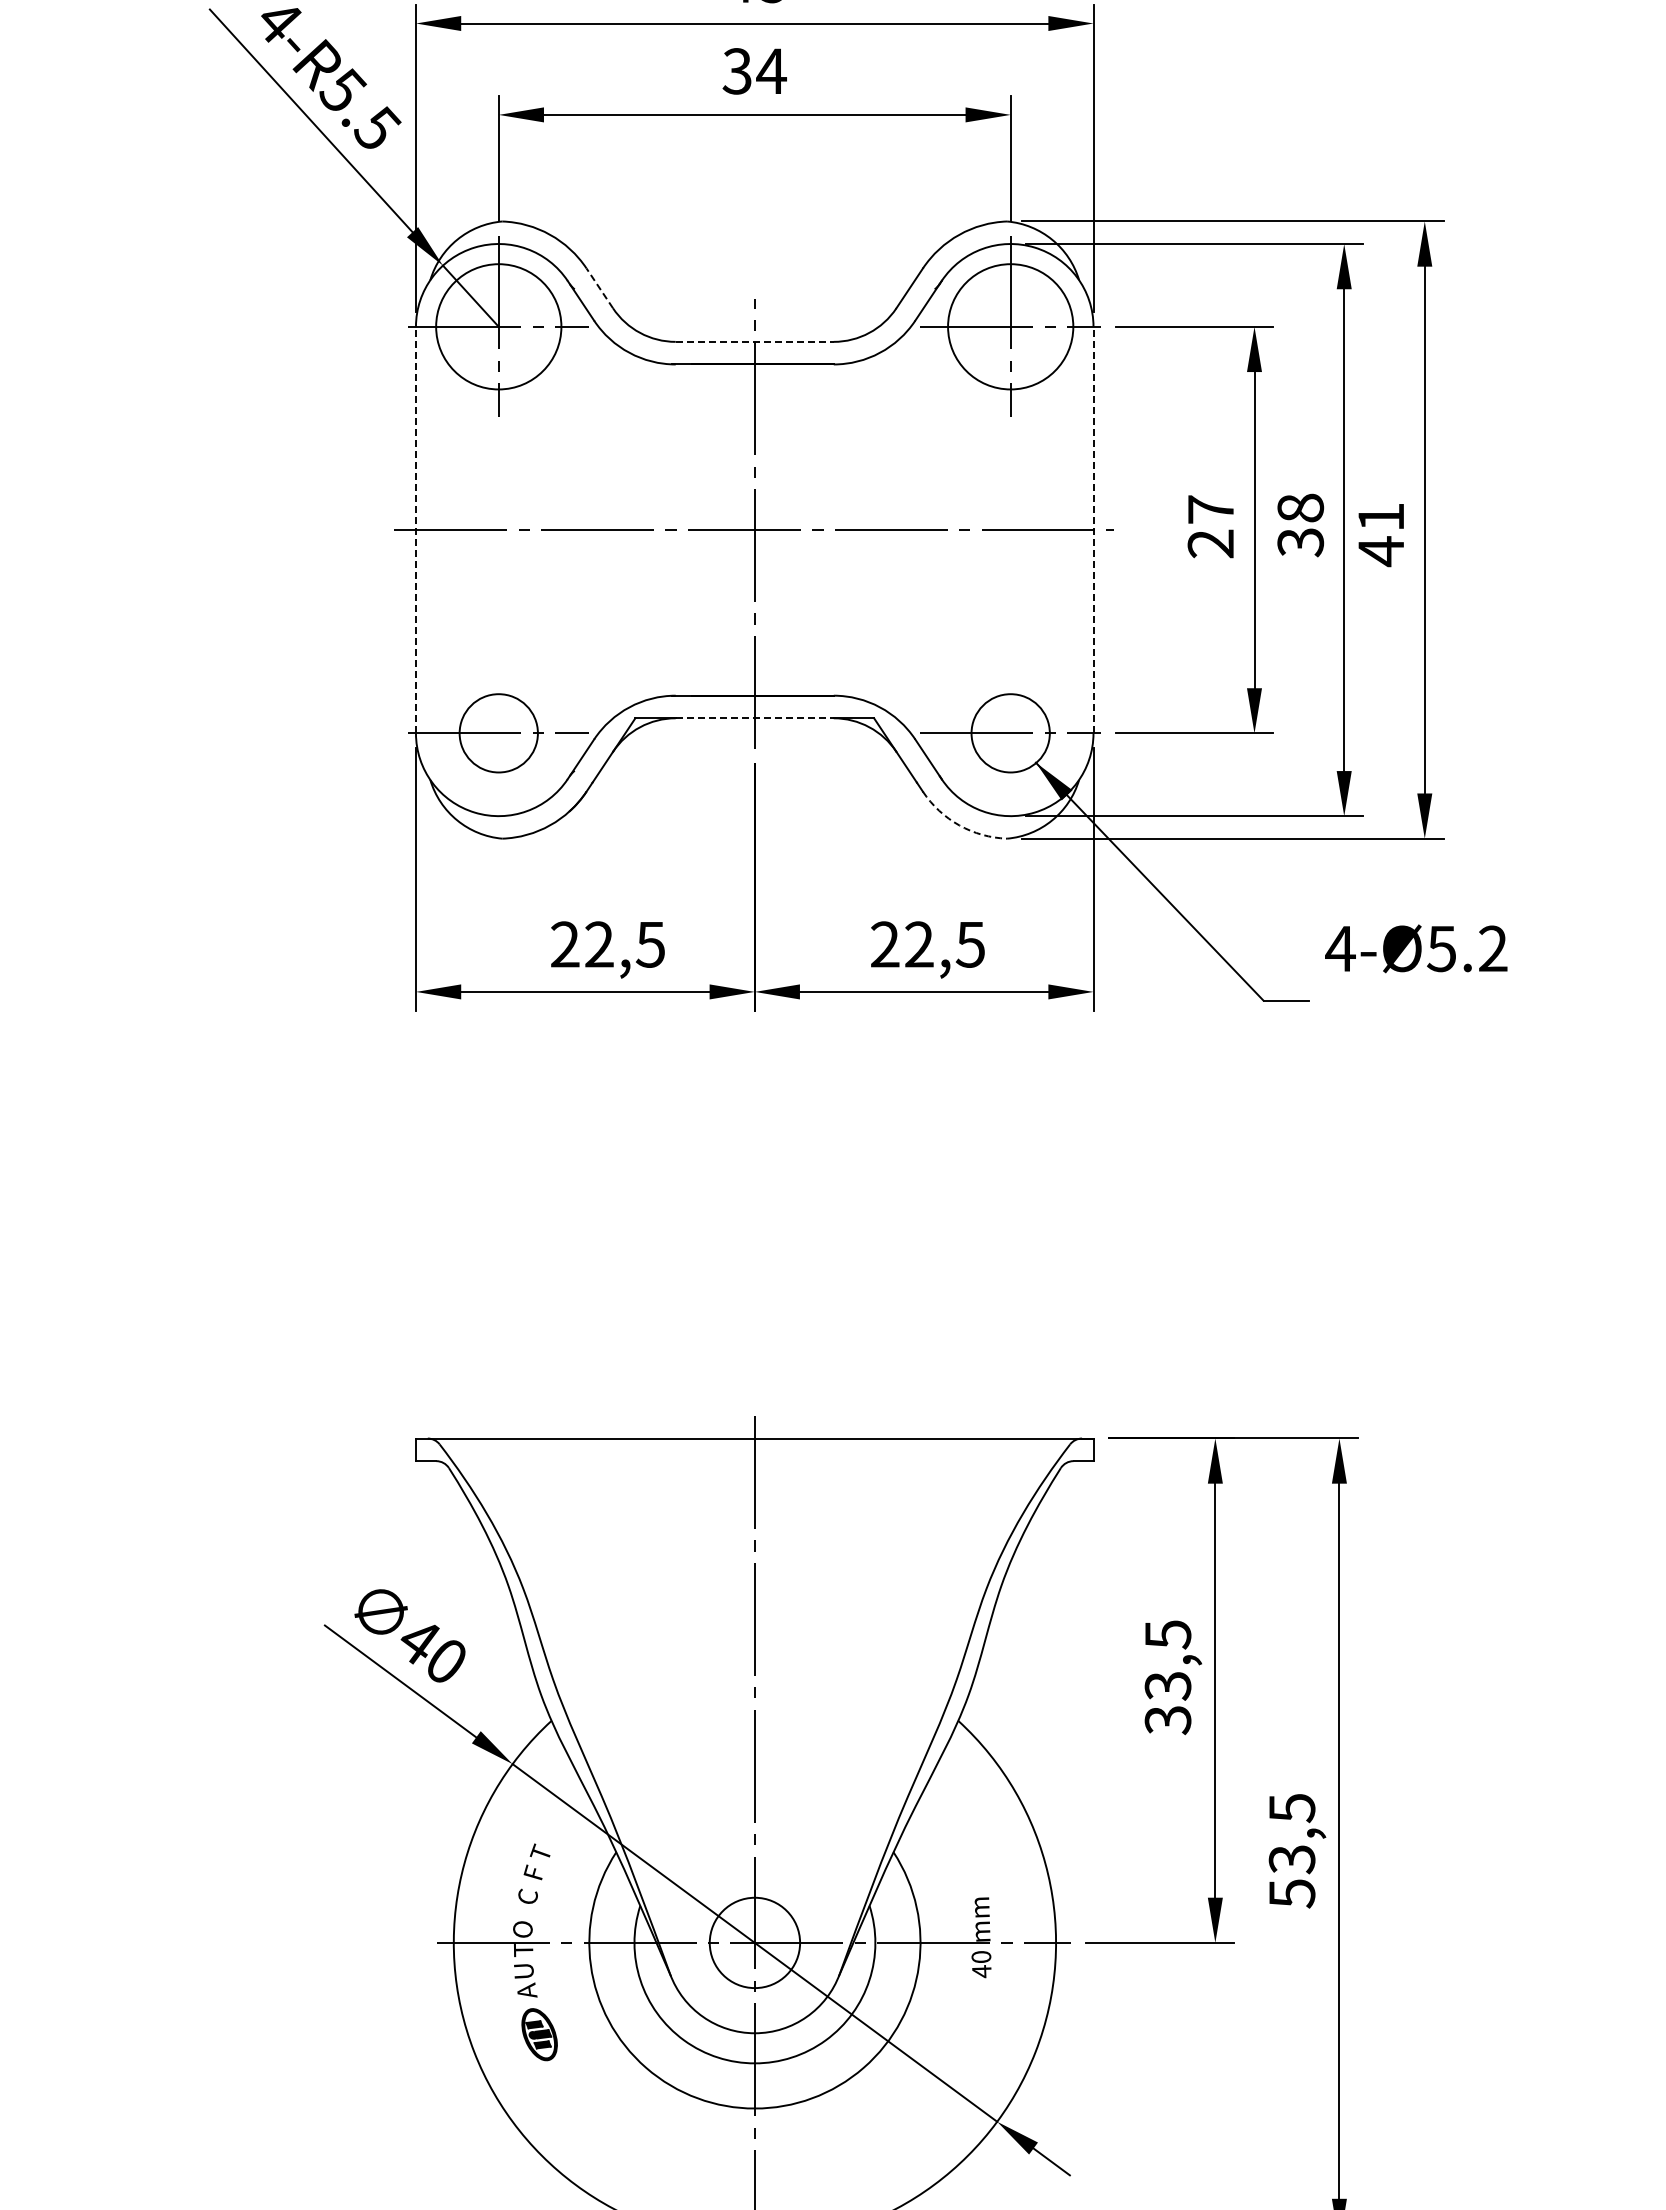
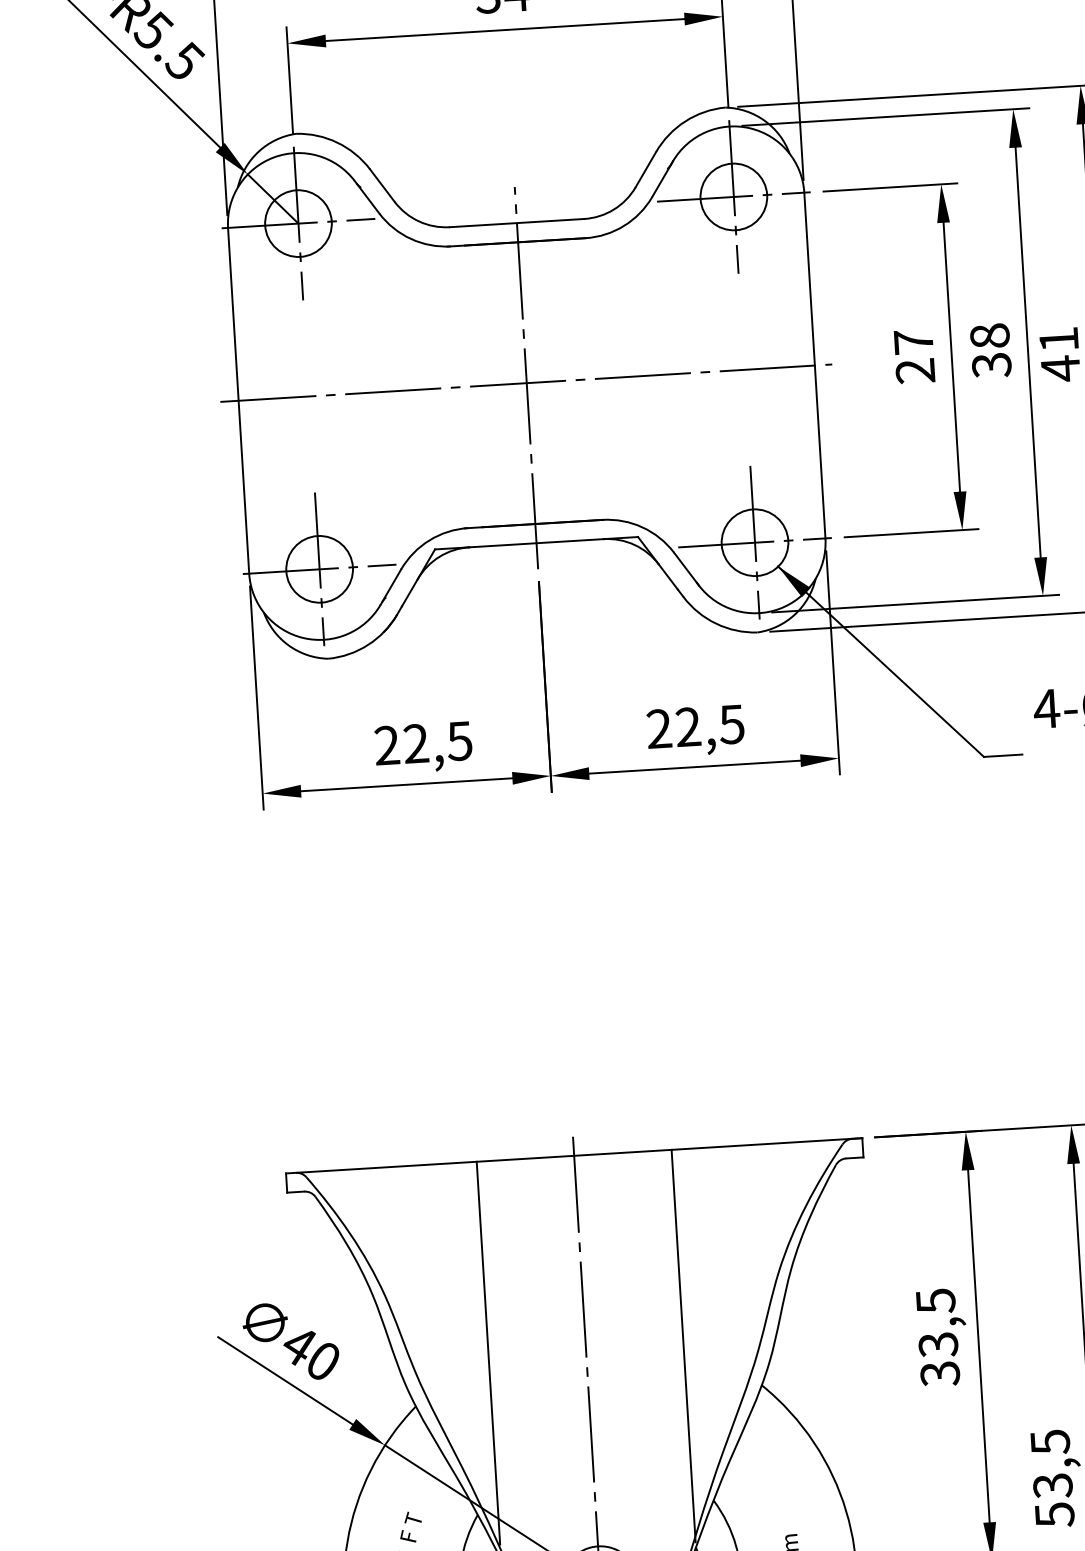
line: (599, 288) -> (382, 185), dashed -> solid
circle: (498, 326) -> (298, 223), size x0.62
circle: (1010, 326) -> (733, 196), size x0.62
line: (755, 341) -> (517, 222), dashed -> solid
line: (415, 529) -> (238, 400), dashed -> solid
line: (1093, 529) -> (814, 365), dashed -> solid
line: (755, 718) -> (537, 543), dashed -> solid
line: (498, 733) -> (319, 569), added
line: (1010, 733) -> (754, 542), added
arc: (959, 825) -> (716, 623), dashed -> solid
line: (640, 1663) -> (488, 1353), added
line: (869, 1668) -> (683, 1345), added

